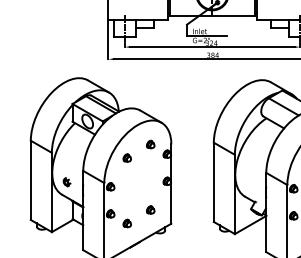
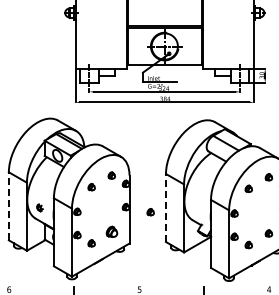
line: (30, 179) -> (8, 205), solid -> dashed
line: (213, 181) -> (165, 207), solid -> dashed
part: (195, 187) -> (150, 212), added
part: (150, 209) -> (111, 231), size x1.6

